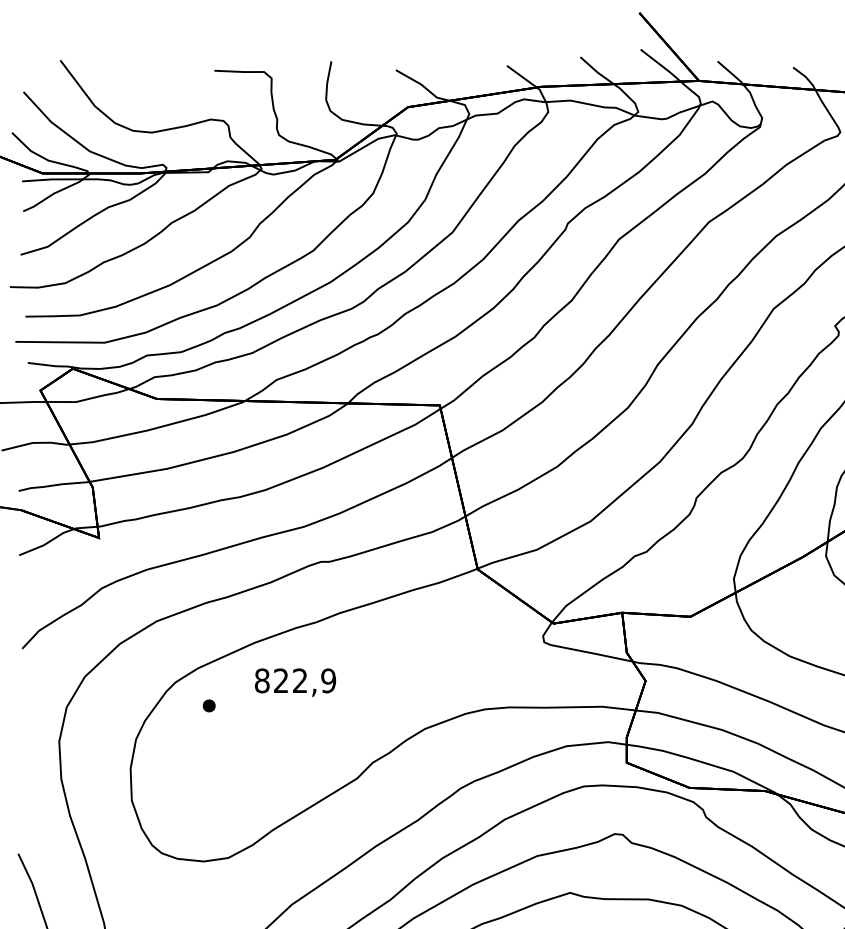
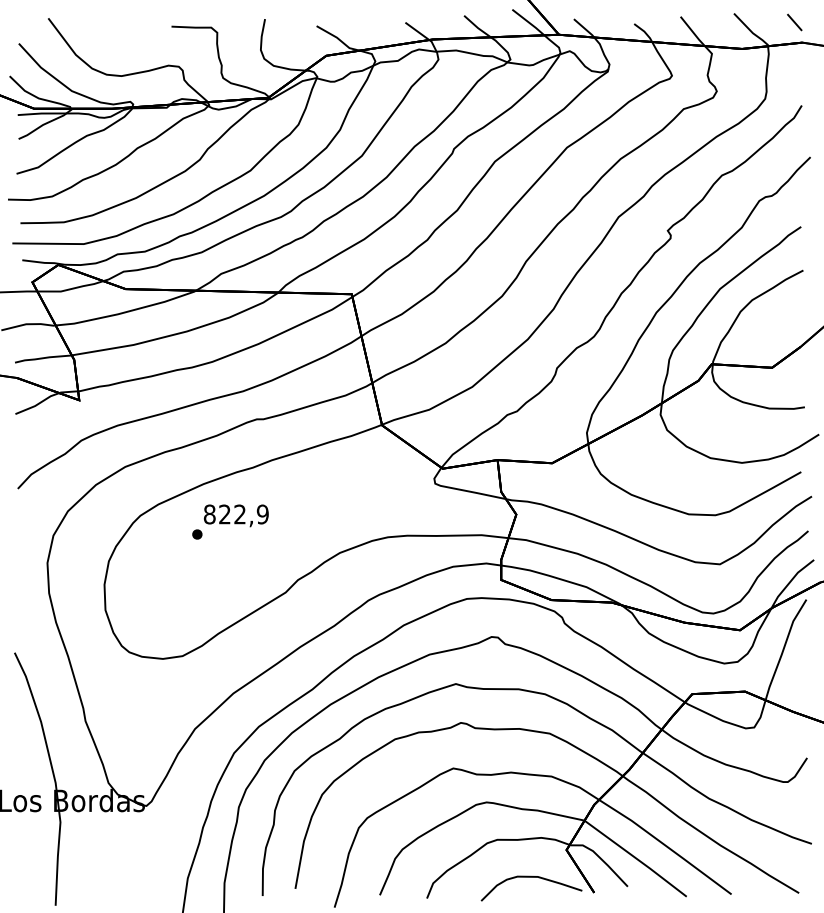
part: (209, 705) -> (197, 534), moved

